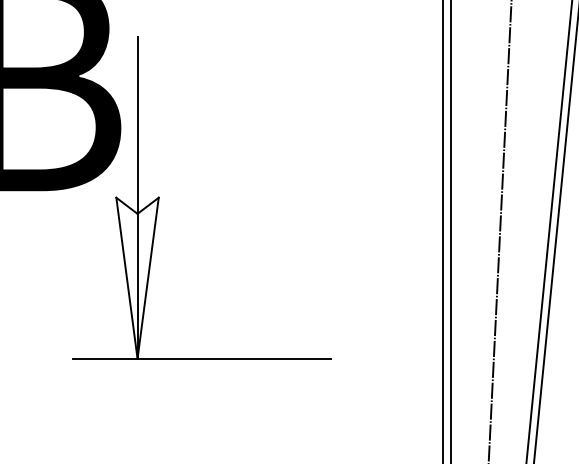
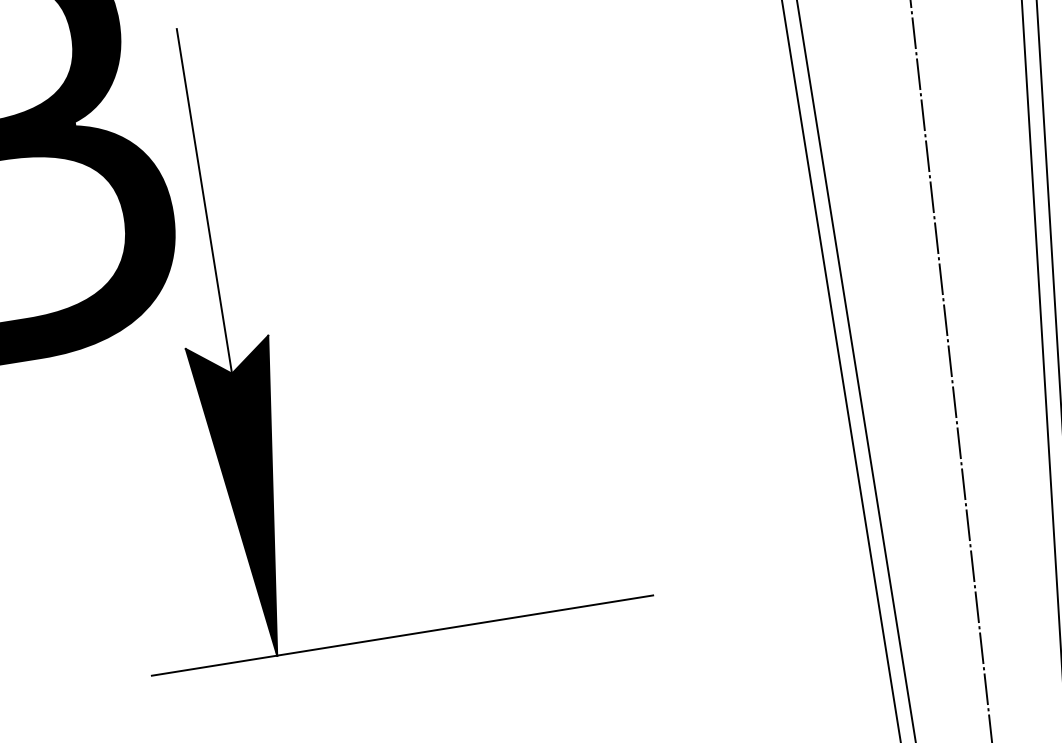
fill: (137, 277) -> (251, 497), added

